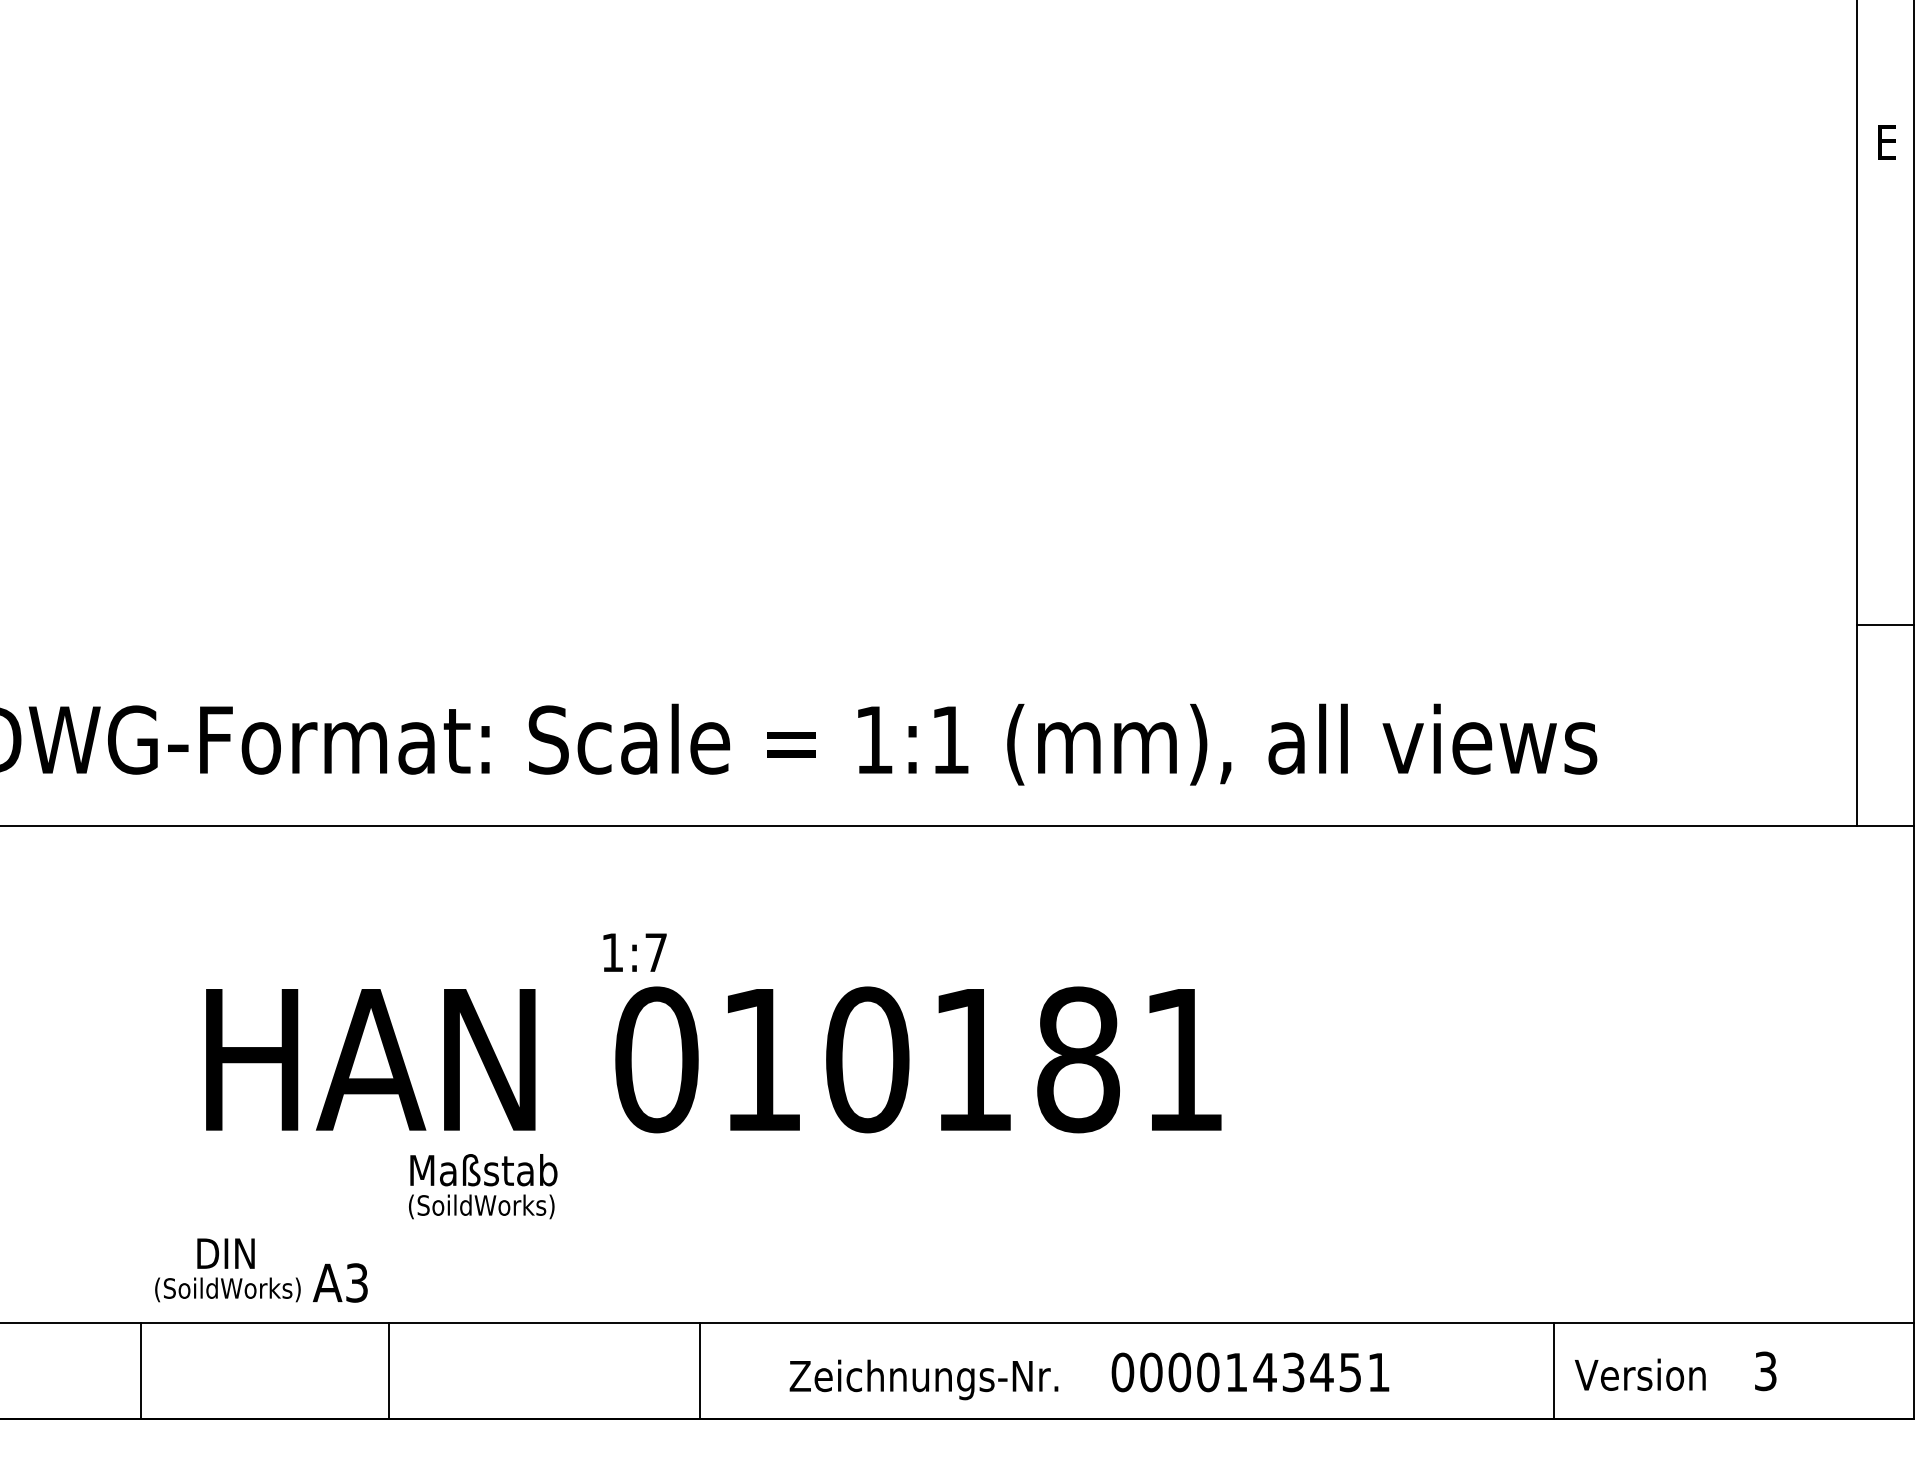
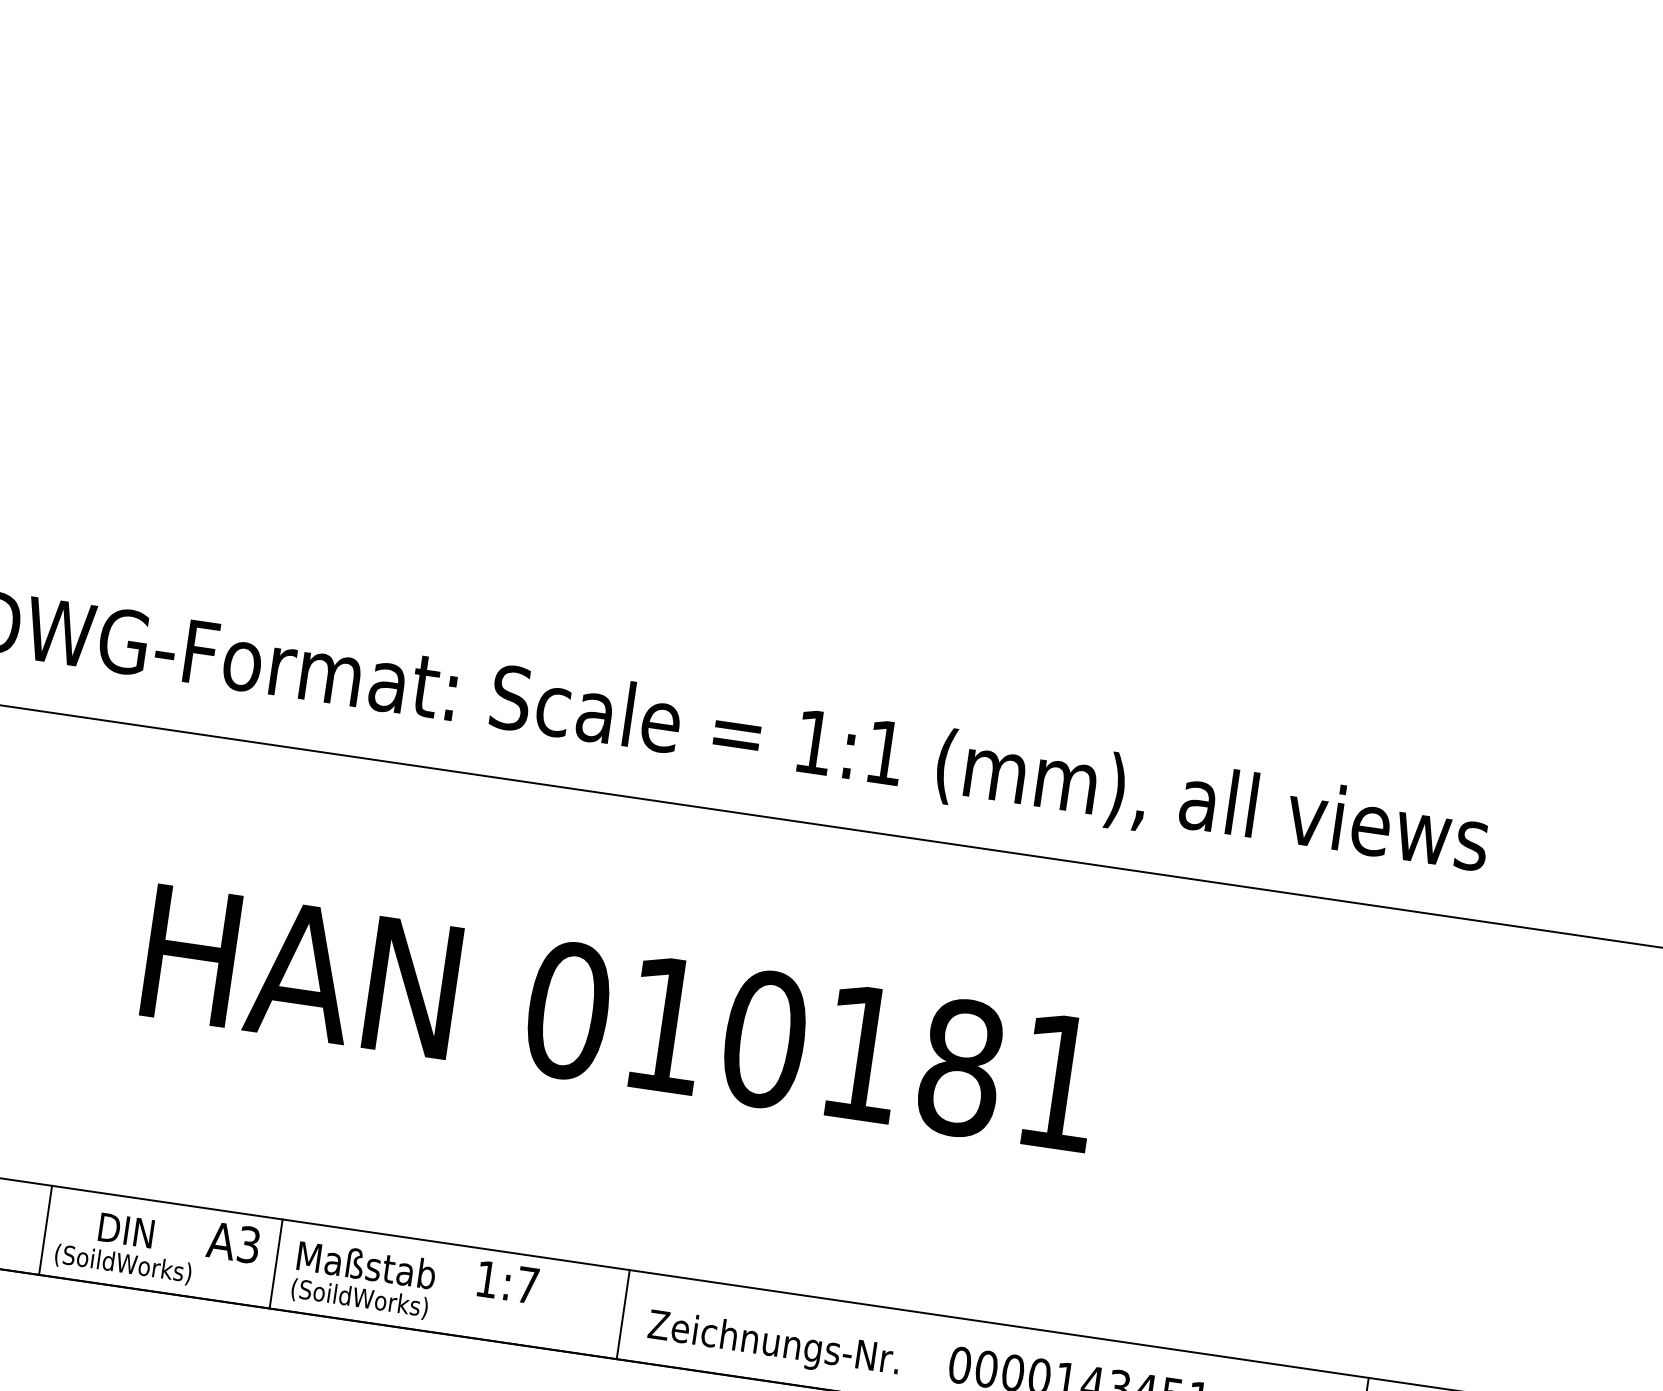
text: (634, 952) -> (507, 1282), moved
text: (483, 1186) -> (364, 1280), moved
text: (227, 1270) -> (125, 1246), moved
text: (340, 1282) -> (233, 1242), moved
line: (700, 1370) -> (623, 1314), moved

